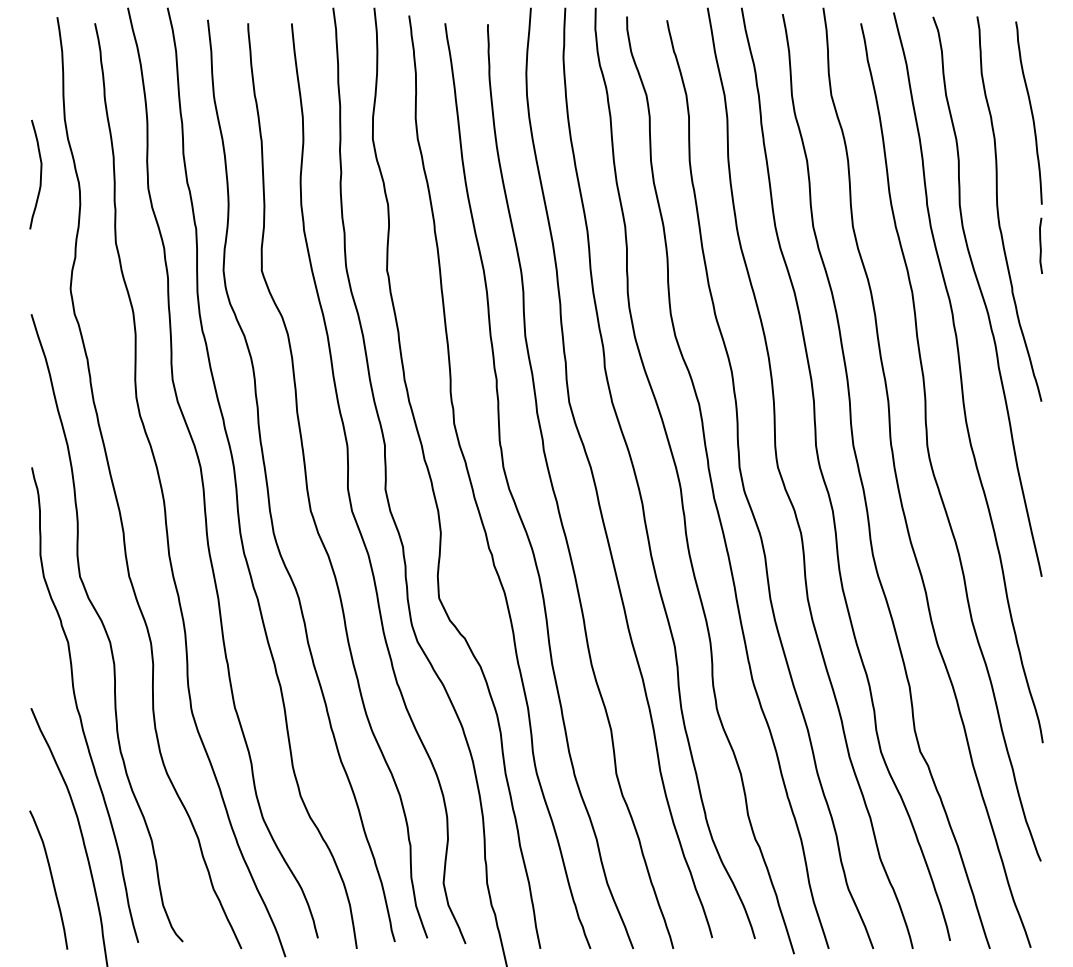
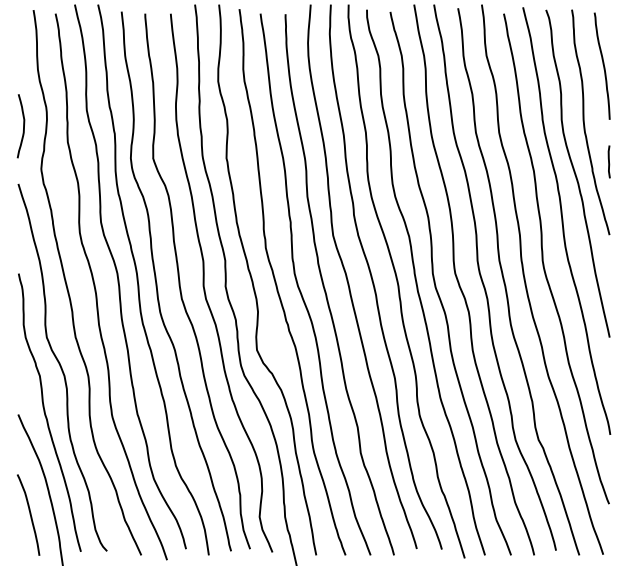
curve: (40, 175) -> (23, 126), moved
curve: (1039, 245) -> (608, 161), moved

